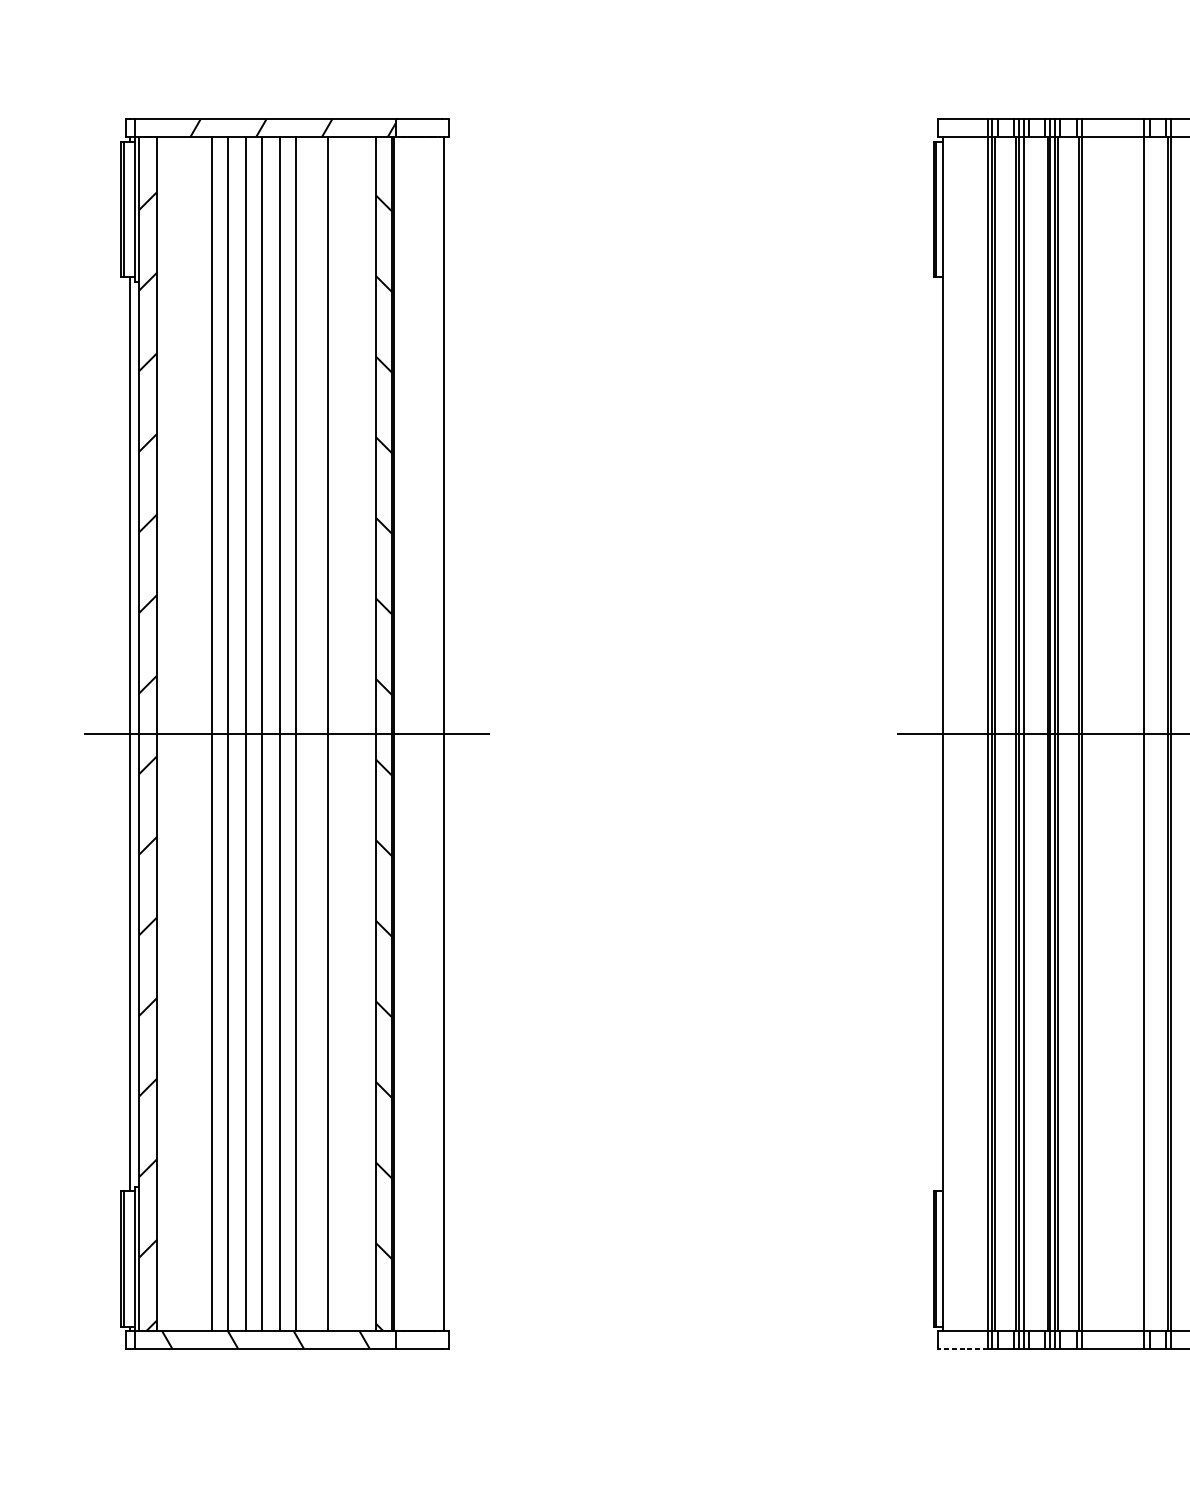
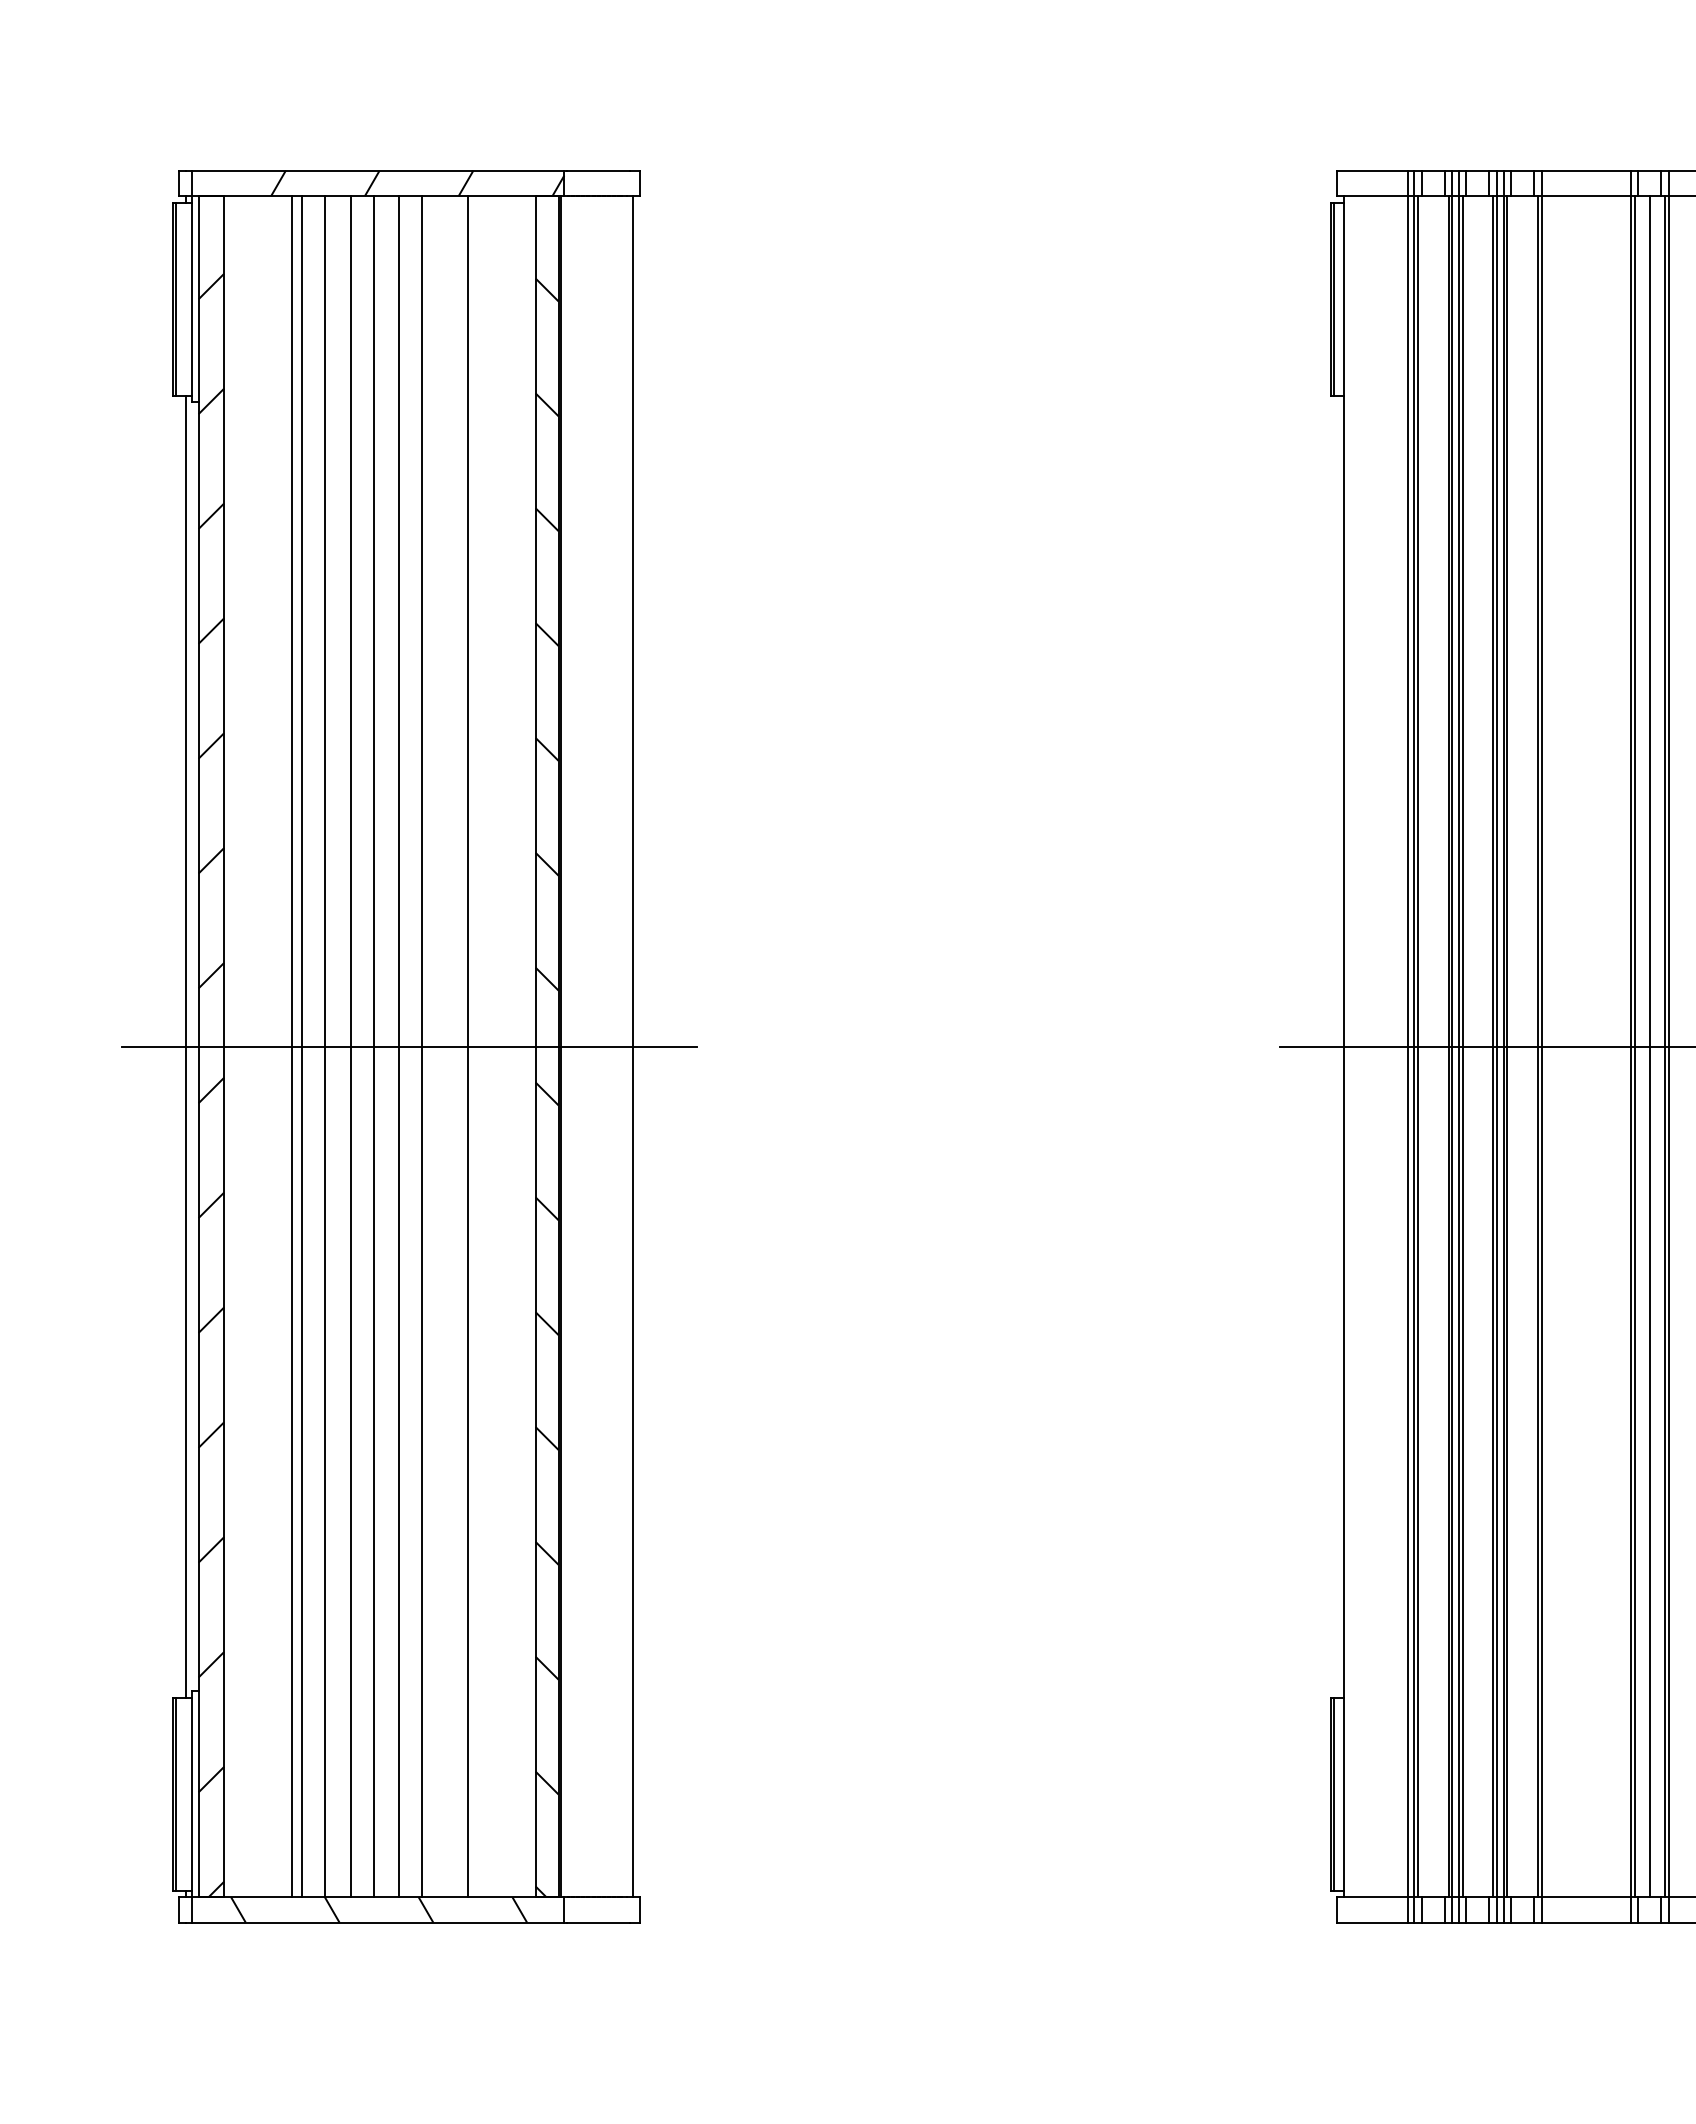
line: (204, 734) -> (291, 1046), added
line: (1026, 734) -> (1462, 1046), added
line: (1146, 734) -> (1634, 1046), added
line: (1157, 734) -> (1649, 1046), added
line: (962, 1348) -> (1371, 1922), dashed -> solid

